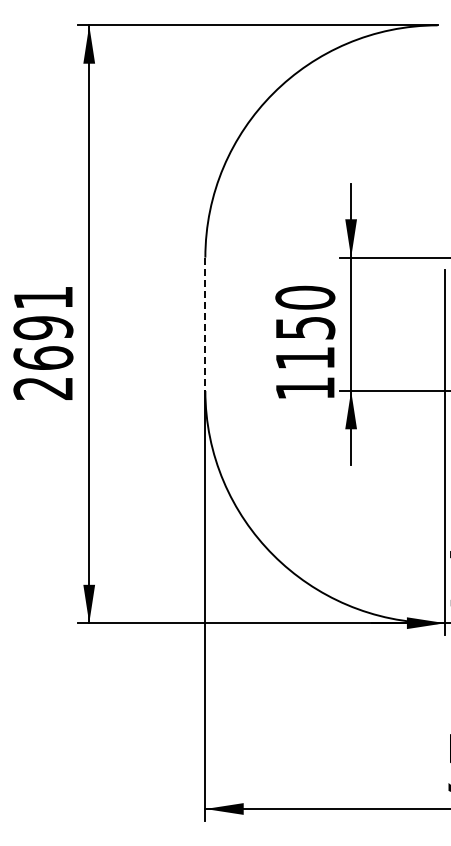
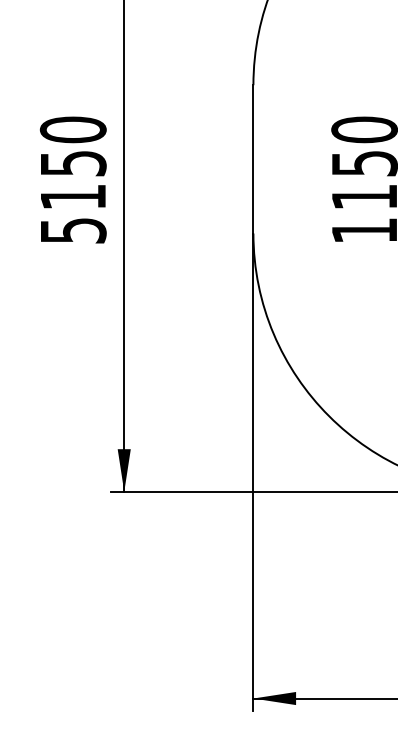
line: (205, 324) -> (253, 159), dashed -> solid
text: (43, 342) -> (73, 179), 2691 -> 5150

